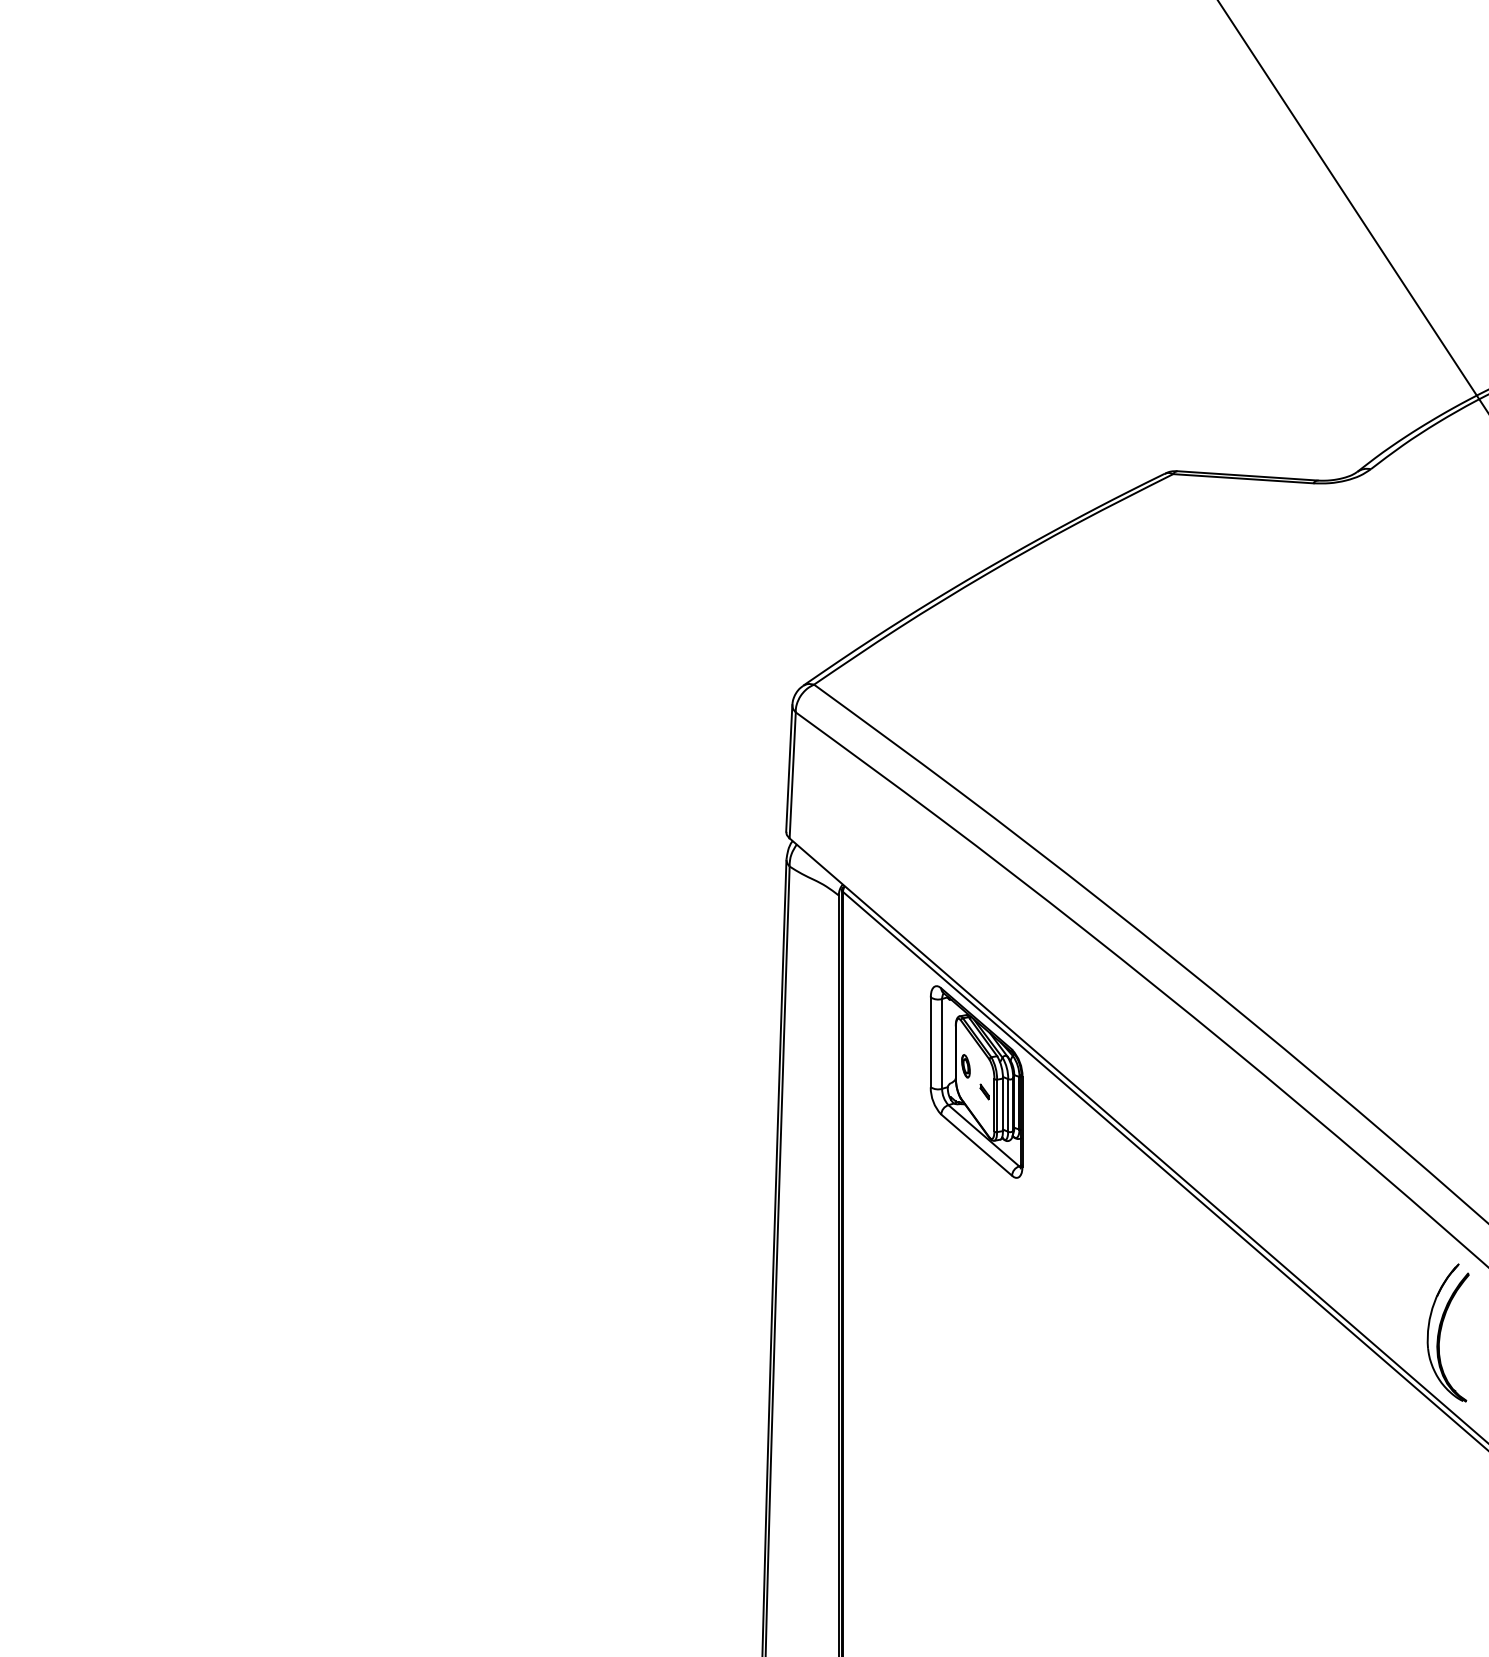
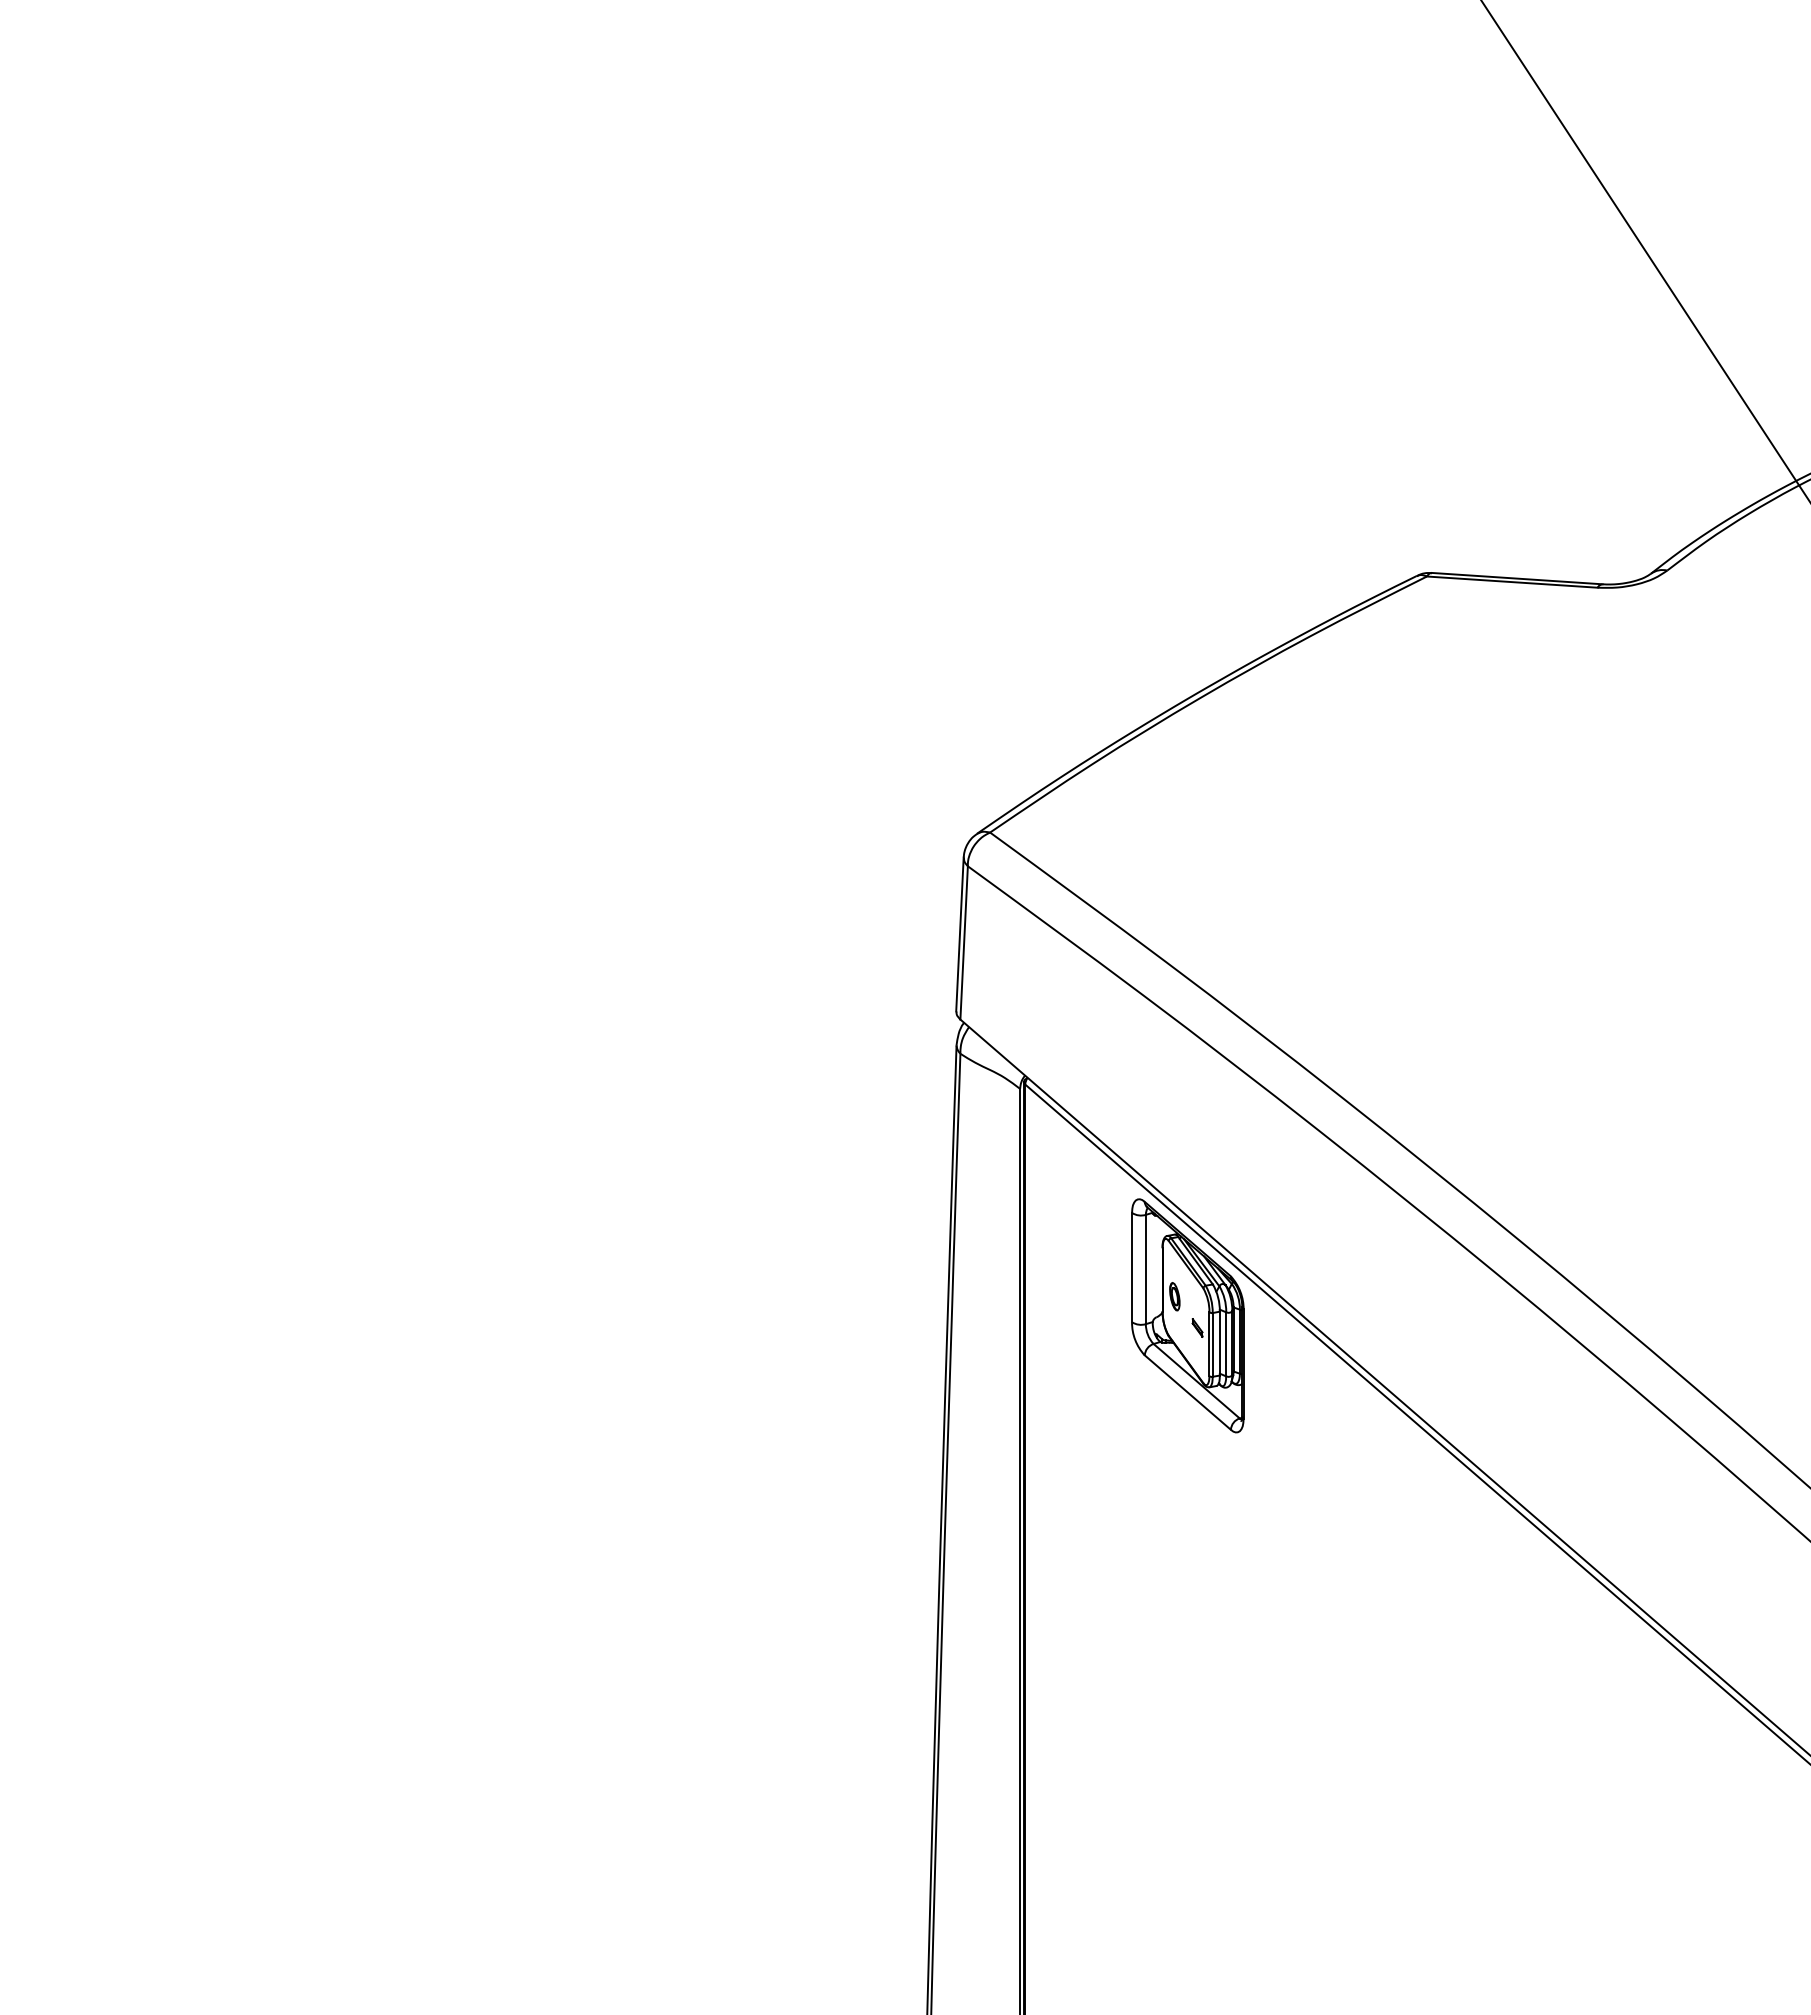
part: (1441, 1330) -> (1753, 1617), removed

